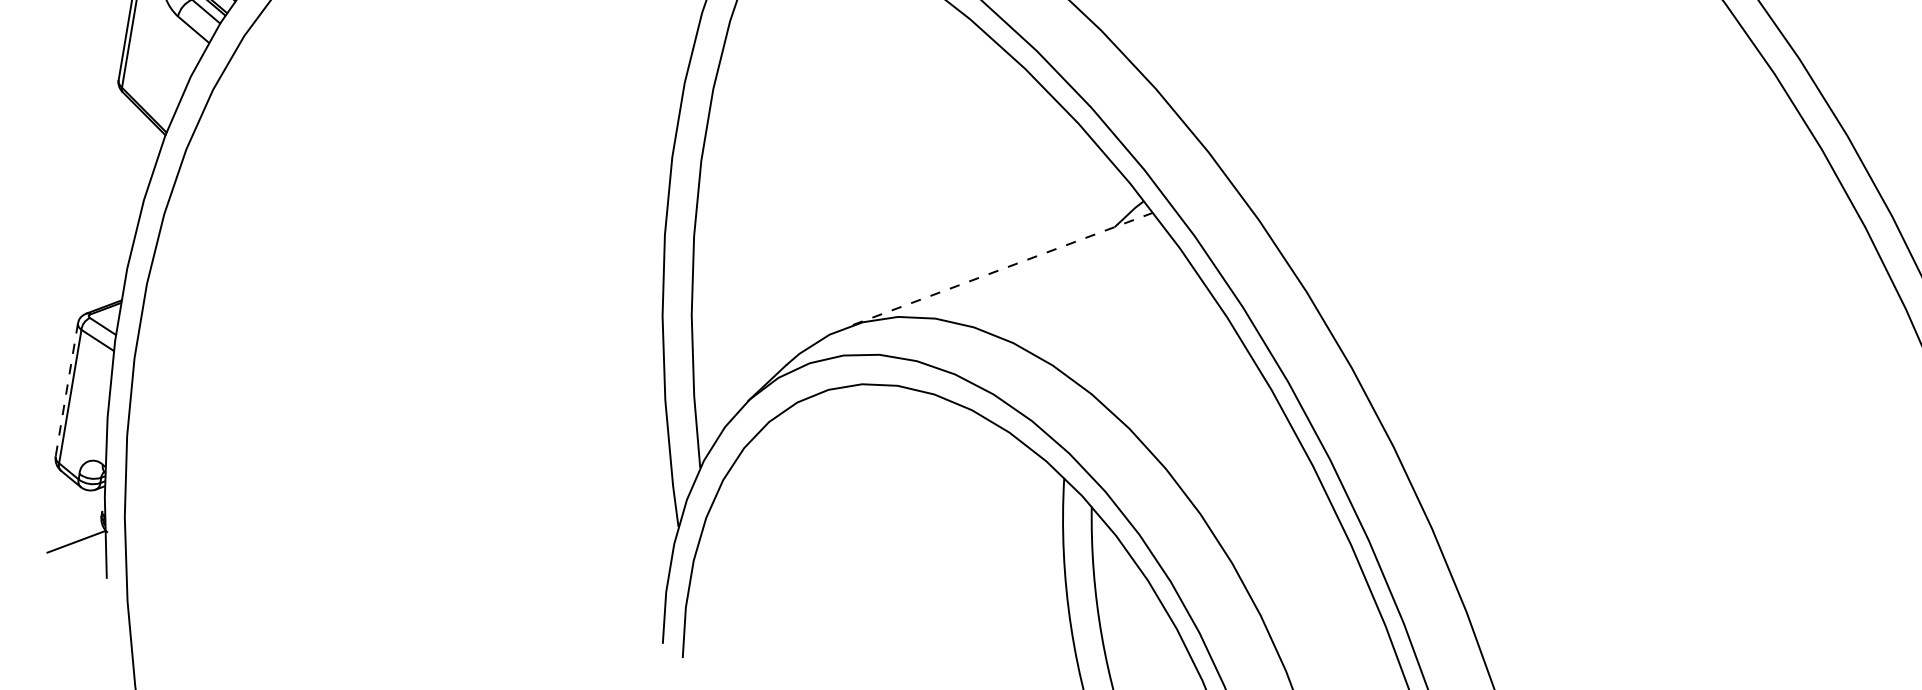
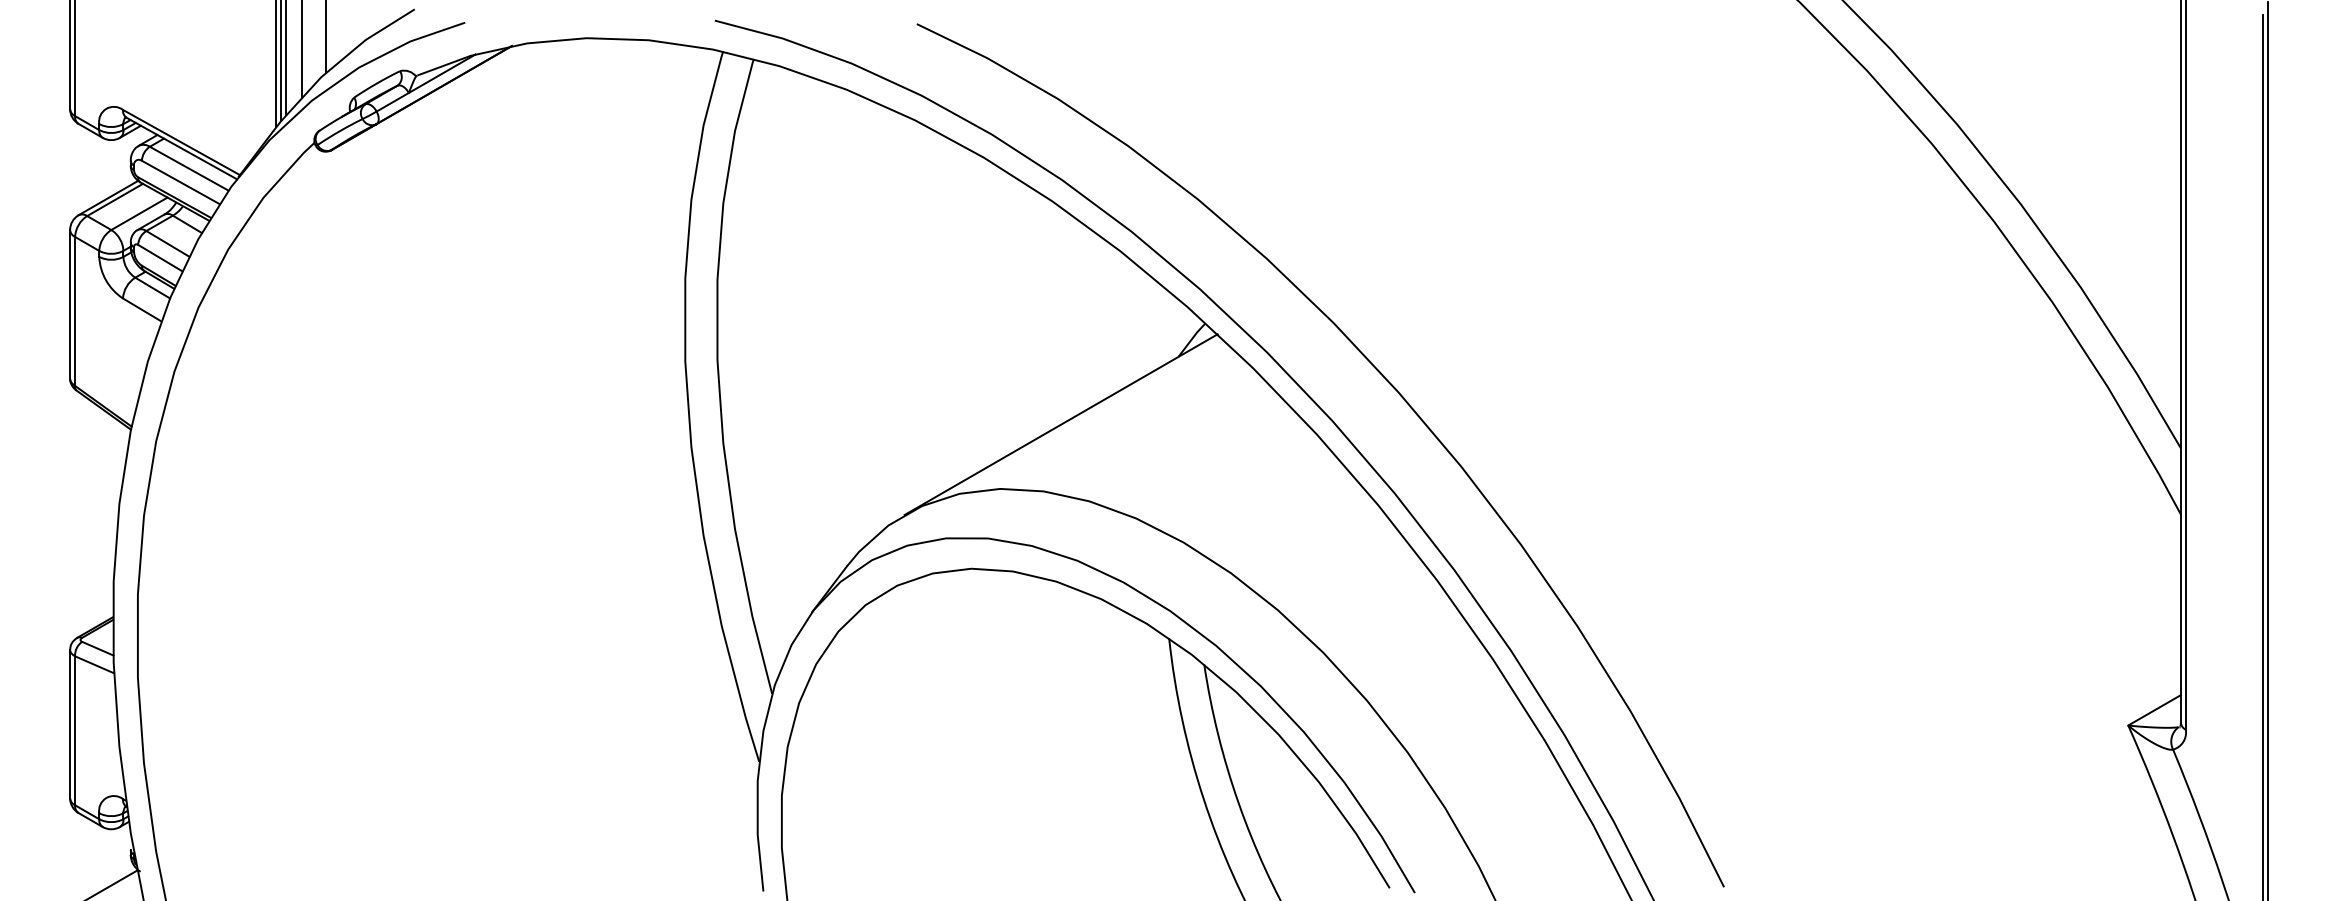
line: (999, 270) -> (1061, 424), dashed -> solid
line: (67, 390) -> (70, 724), dashed -> solid

